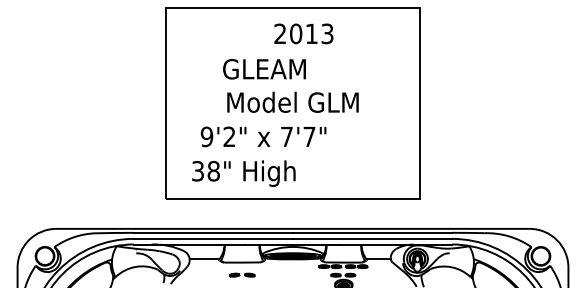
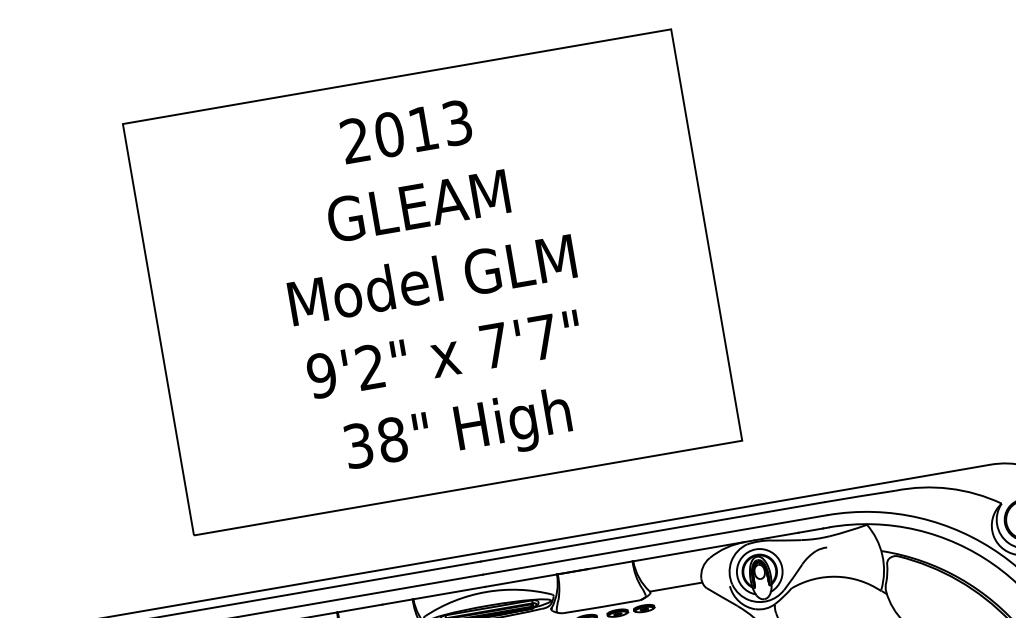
text: (303, 33) -> (405, 131), moved
text: (264, 69) -> (418, 206), moved
text: (263, 136) -> (443, 353), moved
text: (243, 173) -> (457, 433), moved

